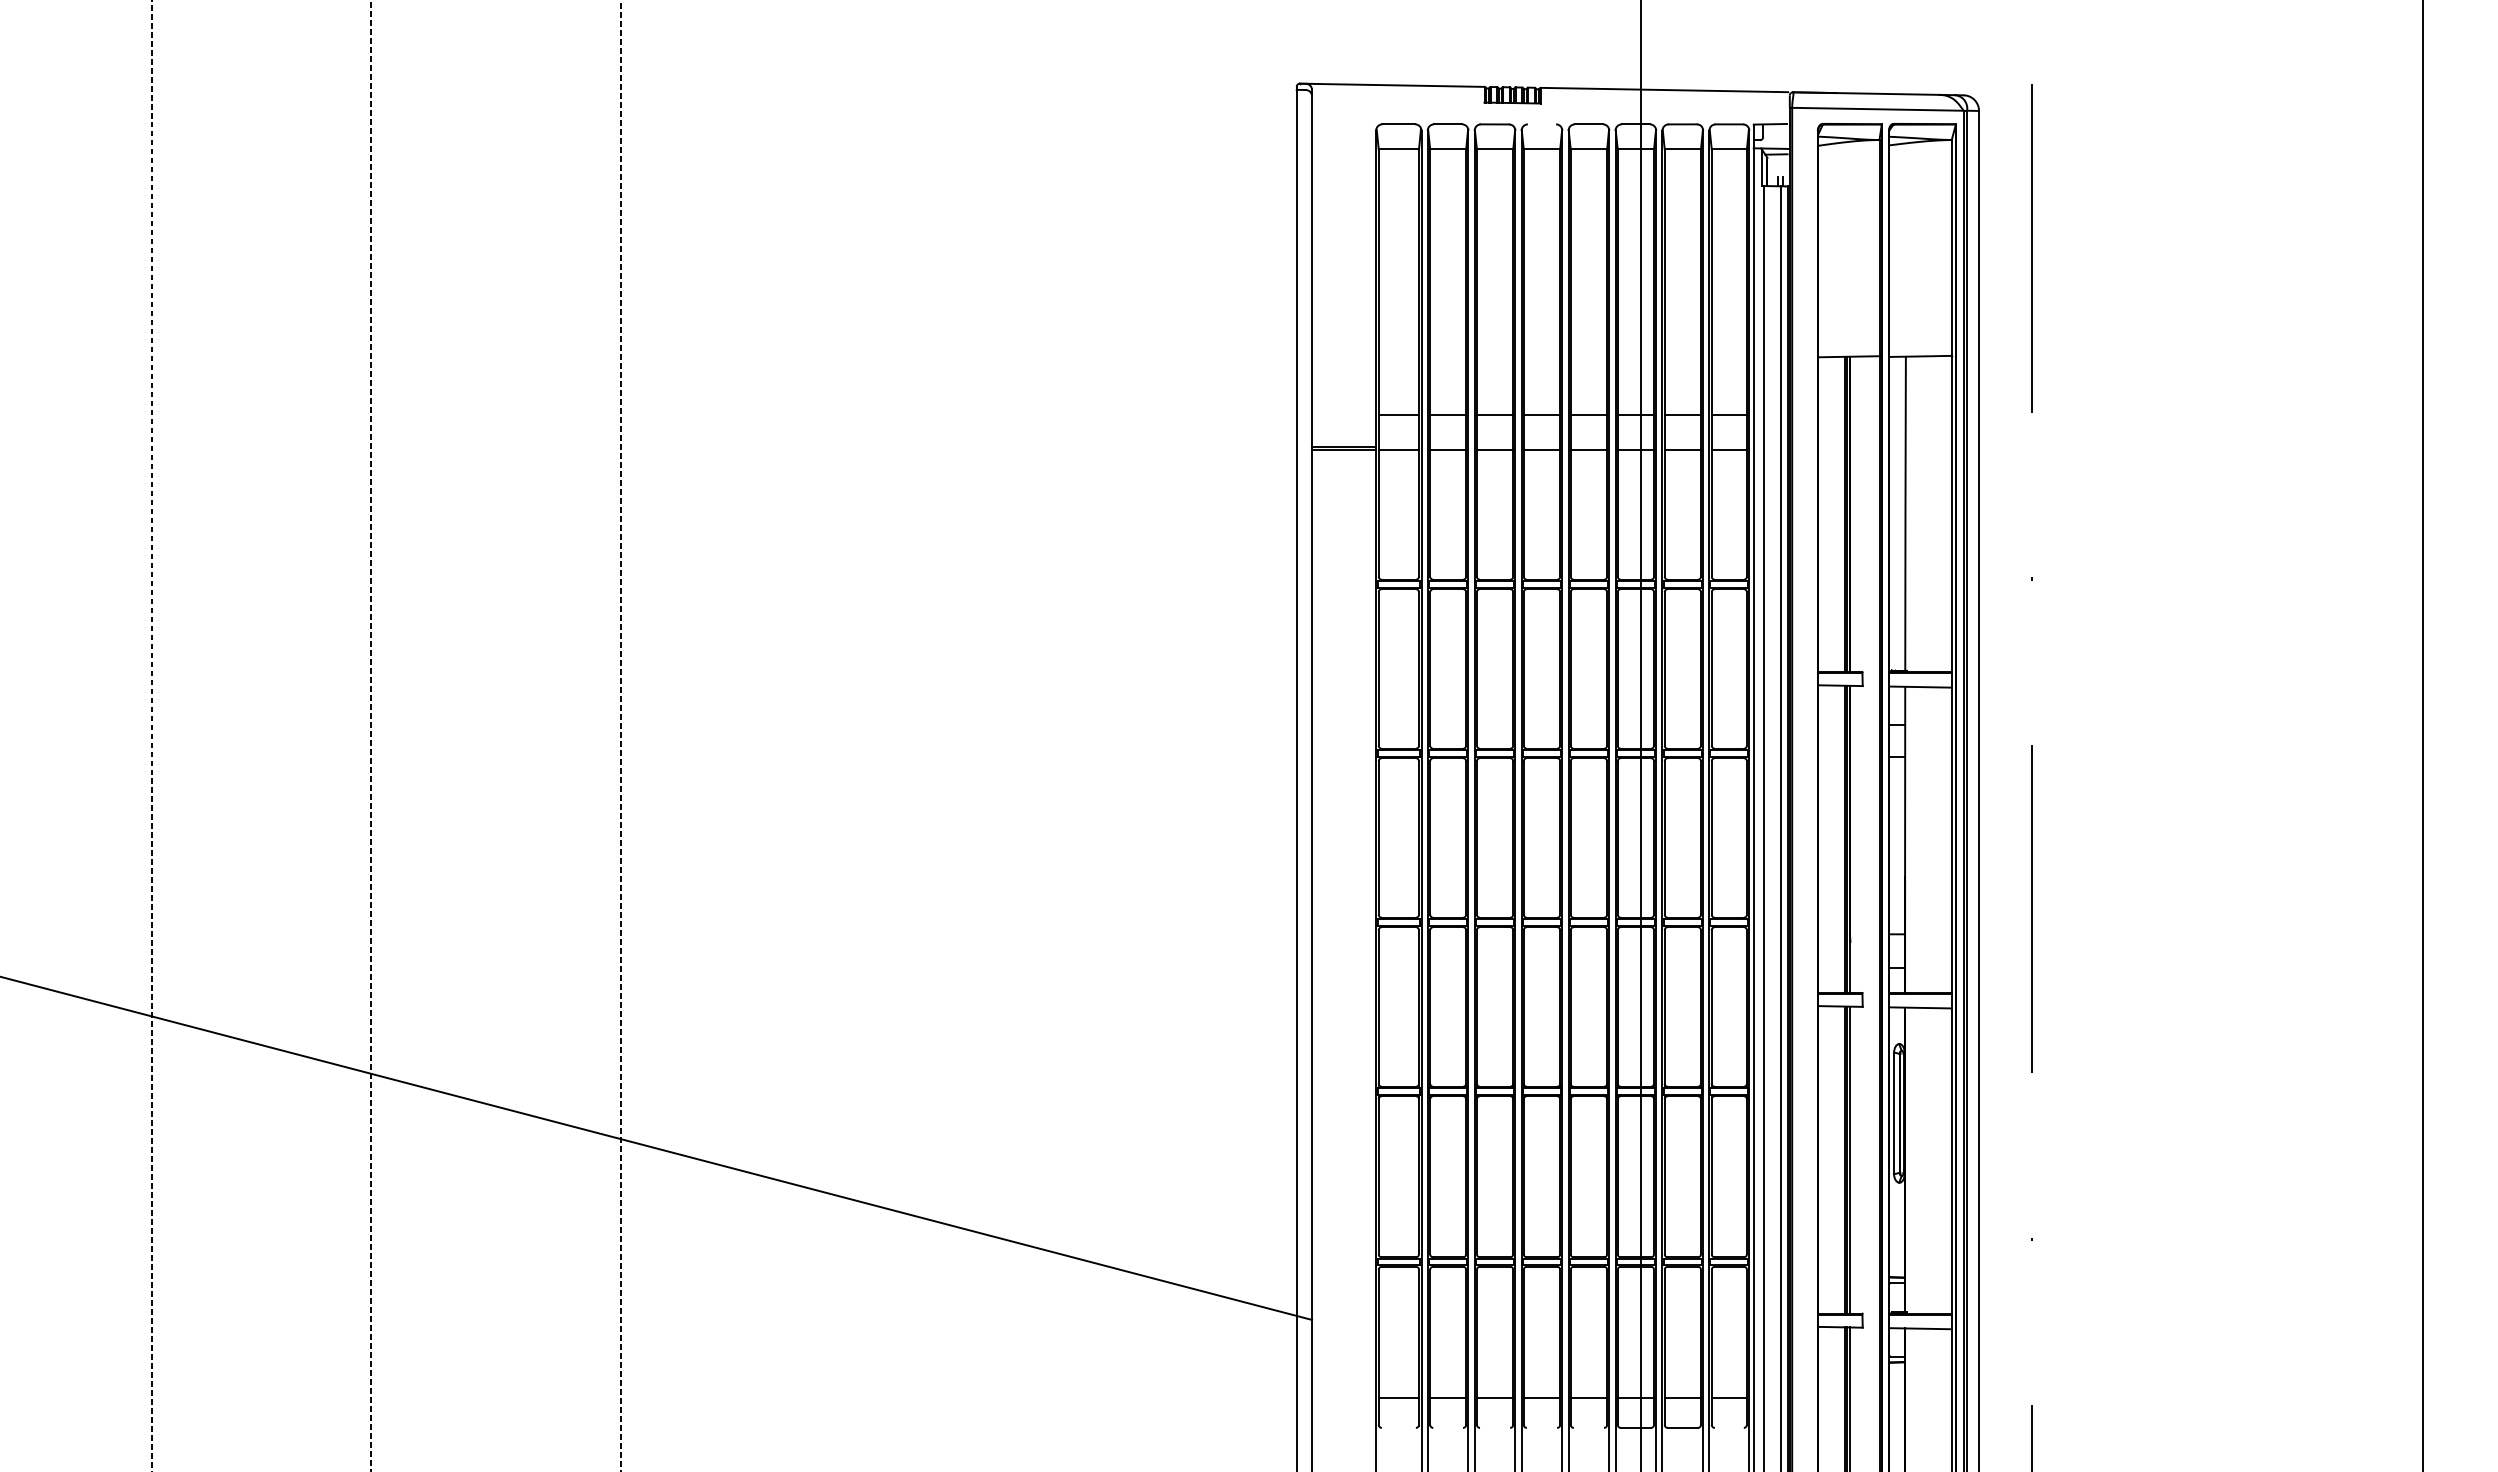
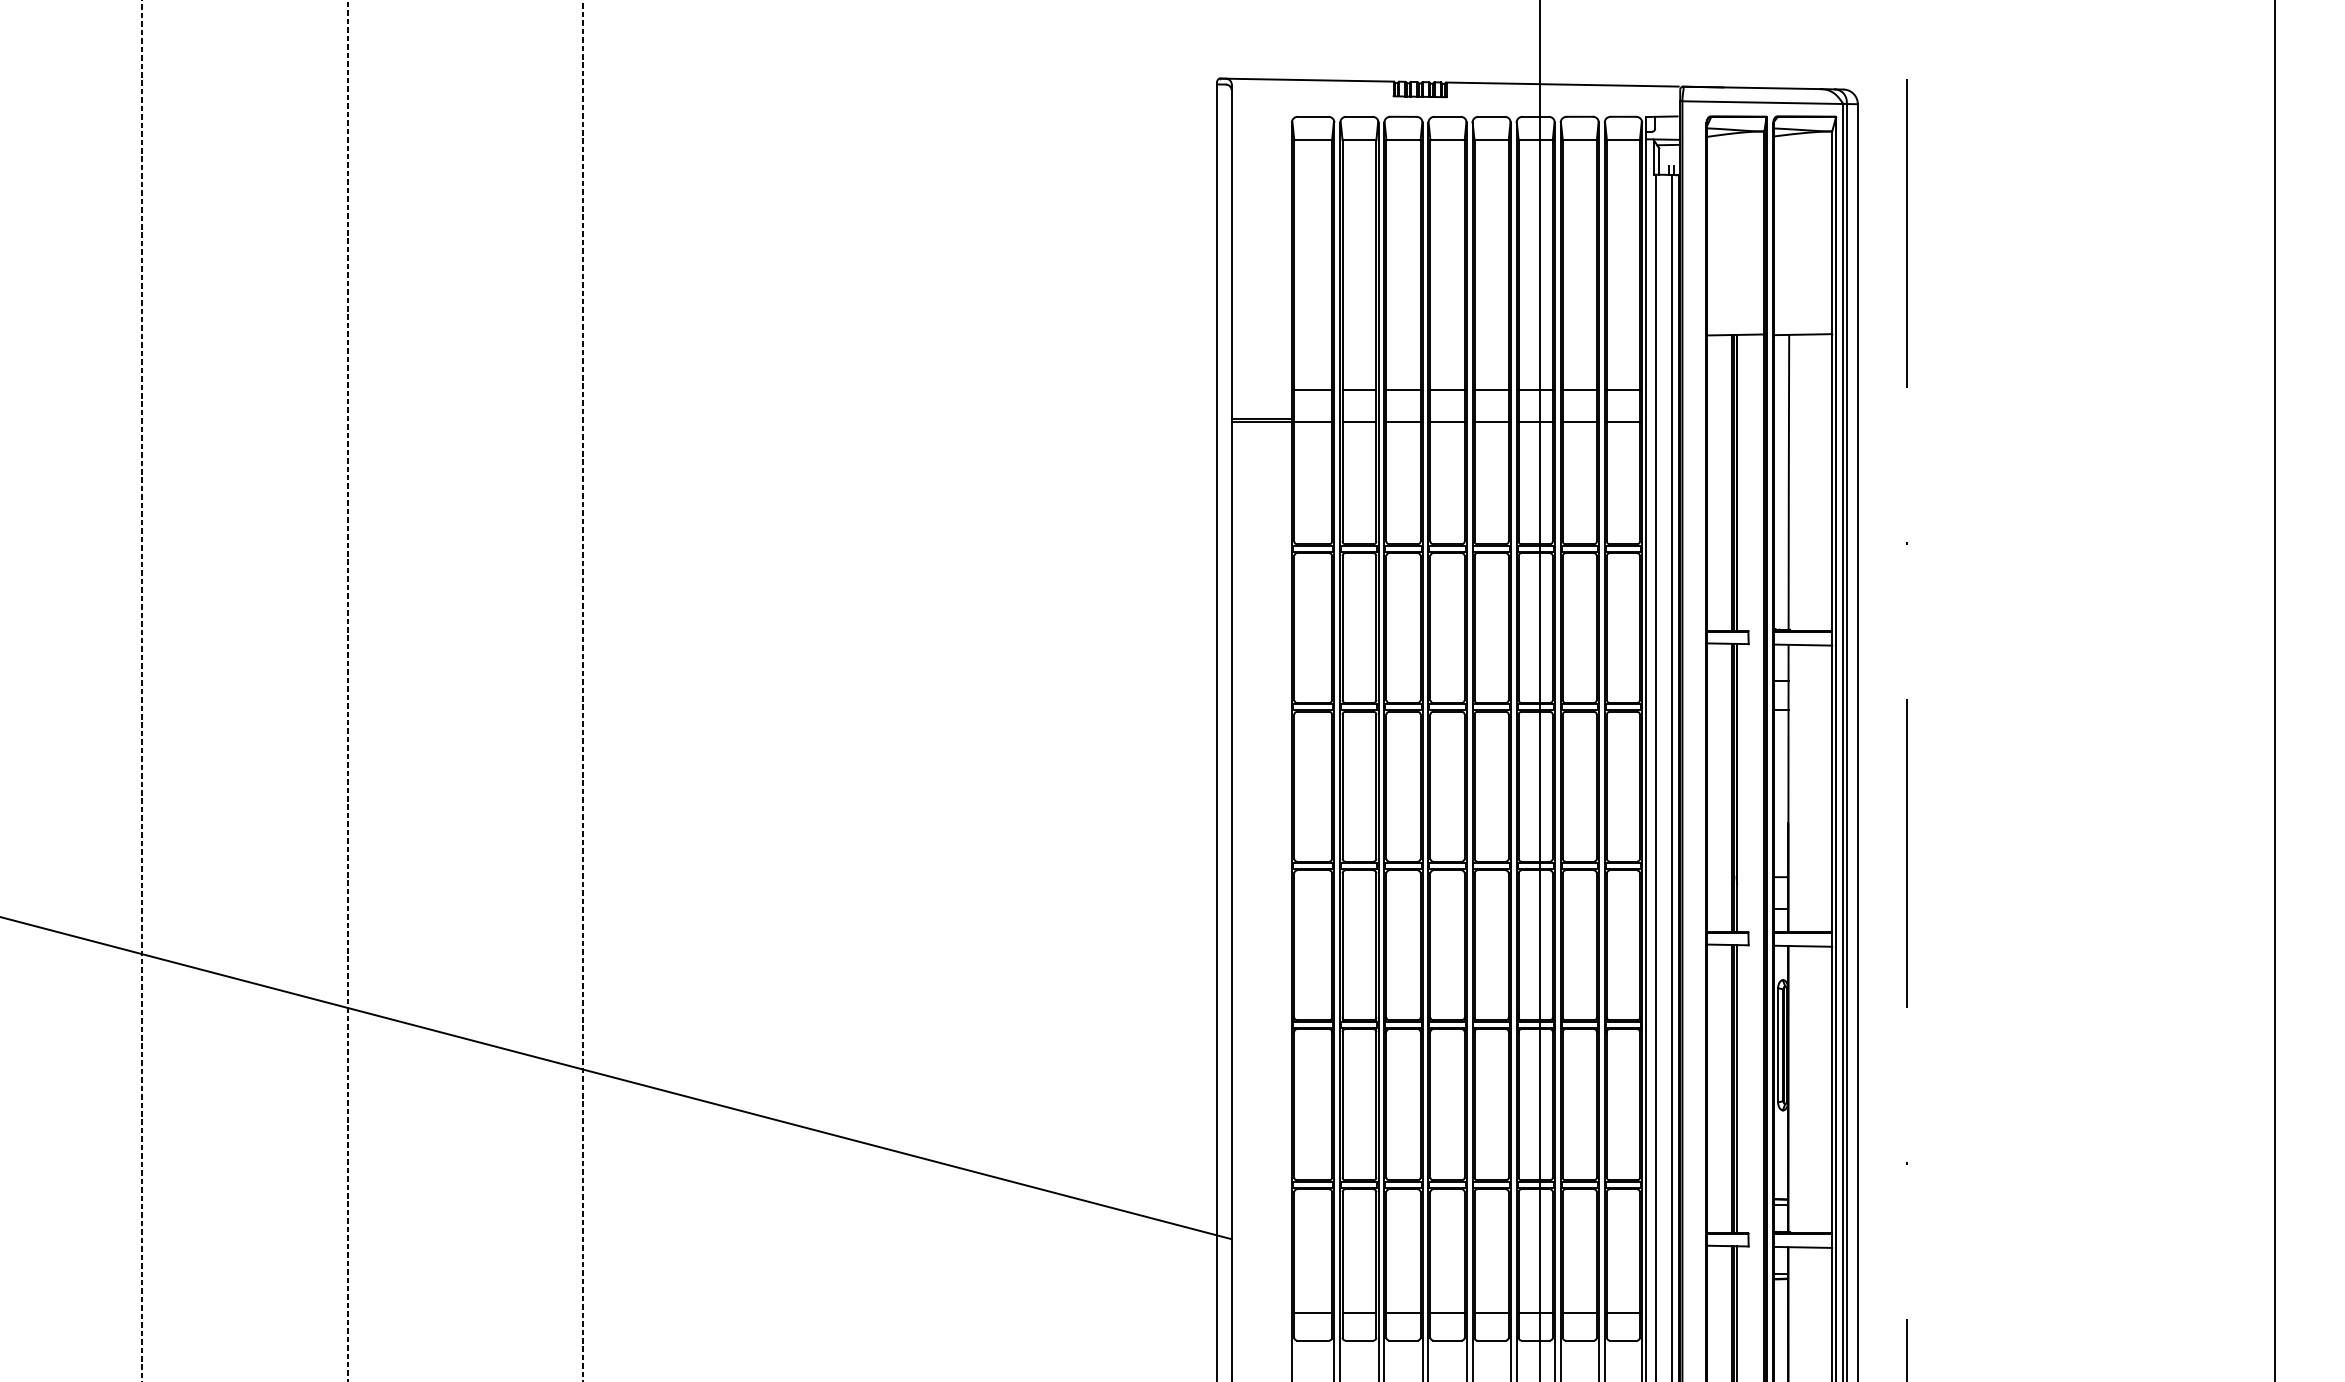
line: (1541, 124) -> (1447, 116), added
line: (1398, 1427) -> (1312, 1340), added
line: (1448, 1427) -> (1359, 1340), added
line: (1495, 1427) -> (1403, 1340), added
line: (1541, 1427) -> (1447, 1340), added
line: (1588, 1427) -> (1491, 1340), added
line: (1728, 1427) -> (1622, 1340), added

